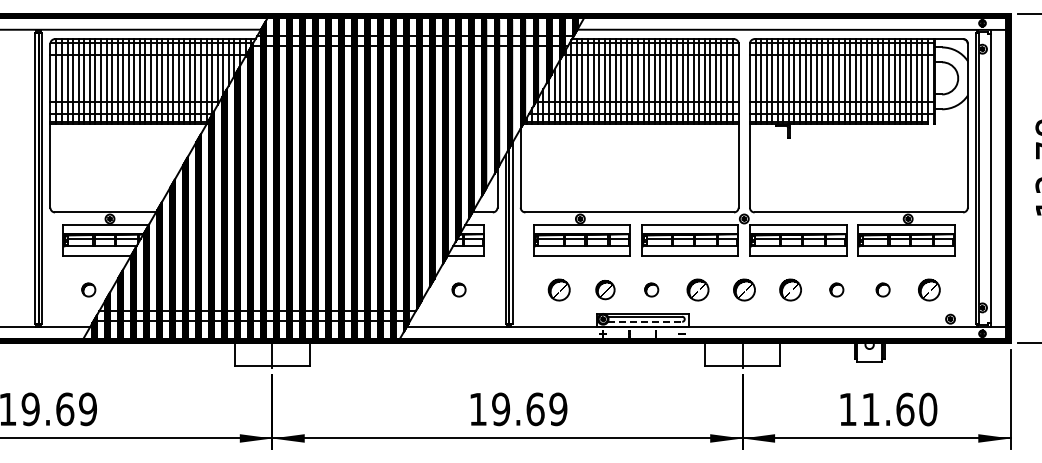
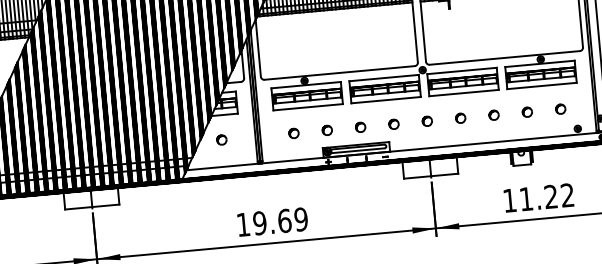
part: (558, 289) -> (293, 133), size x0.62
part: (605, 289) -> (327, 130), size x0.71
part: (697, 289) -> (393, 124), size x0.62
part: (743, 289) -> (426, 121), size x0.62
part: (790, 289) -> (460, 117), size x0.62
part: (929, 289) -> (560, 108), size x0.62
line: (645, 321) -> (358, 150), dashed -> solid
text: (916, 409) -> (559, 196), 11.60 -> 11.22

